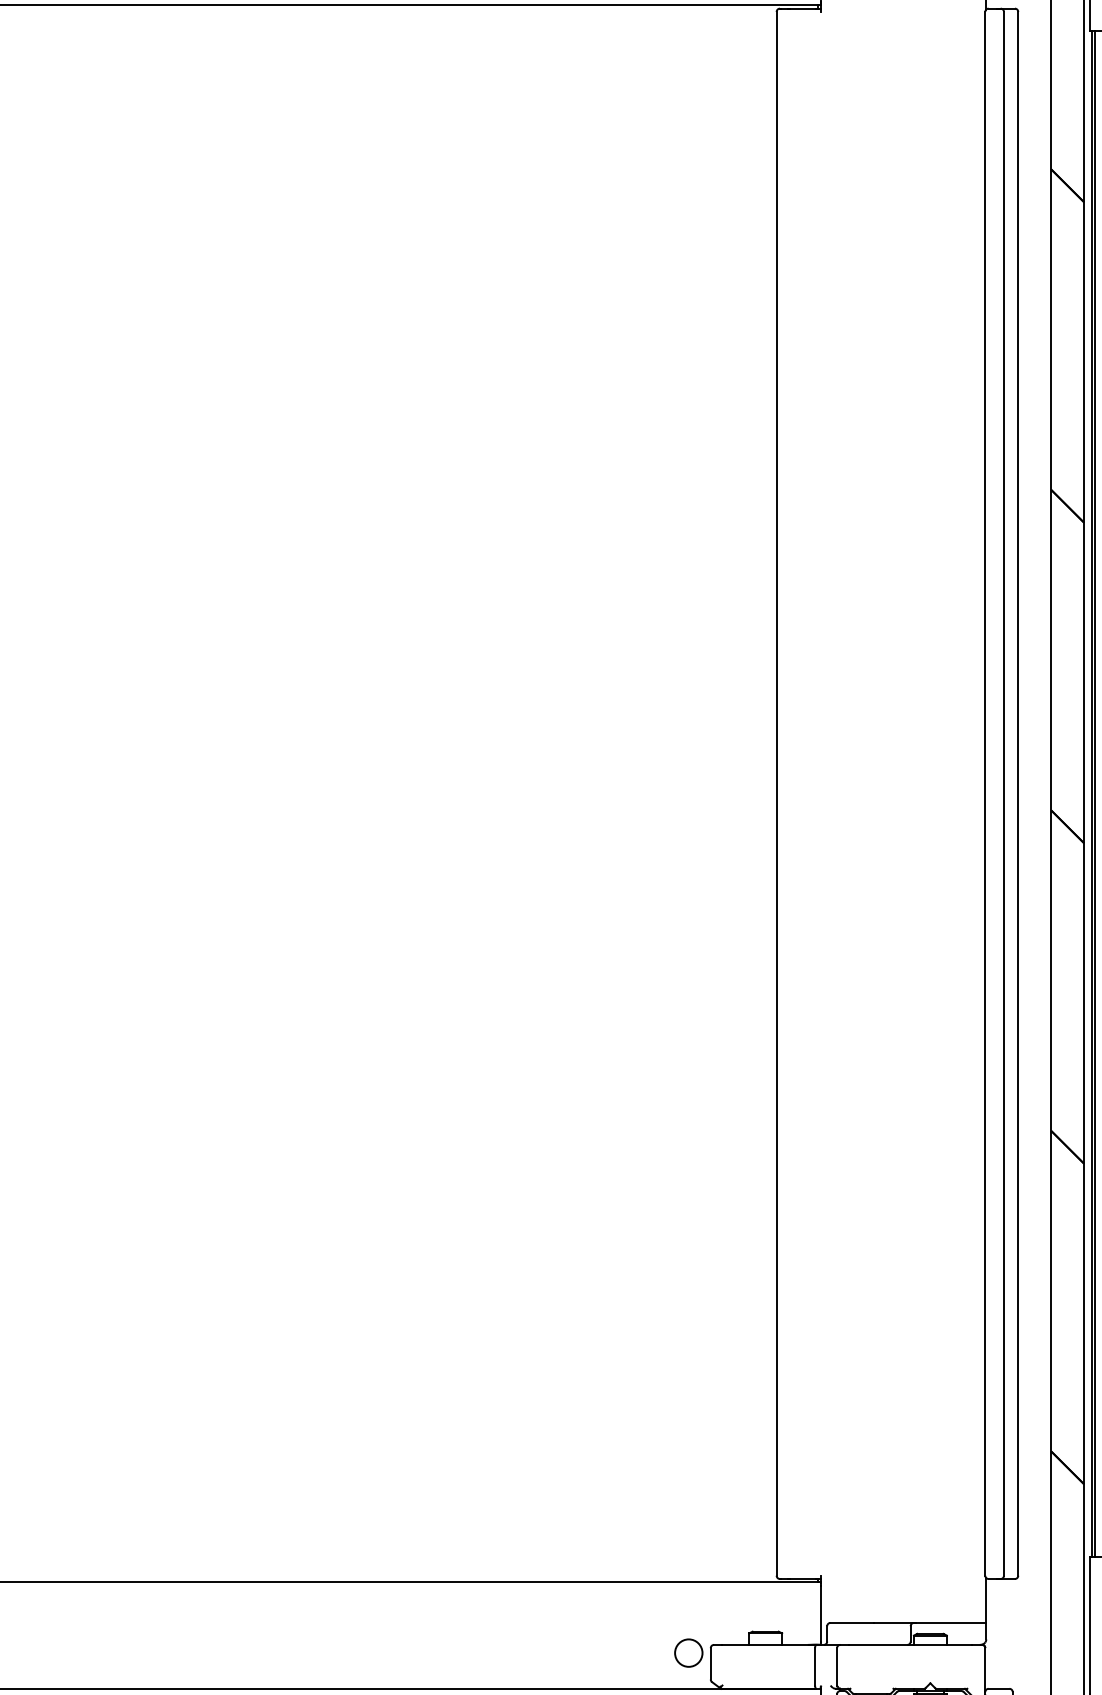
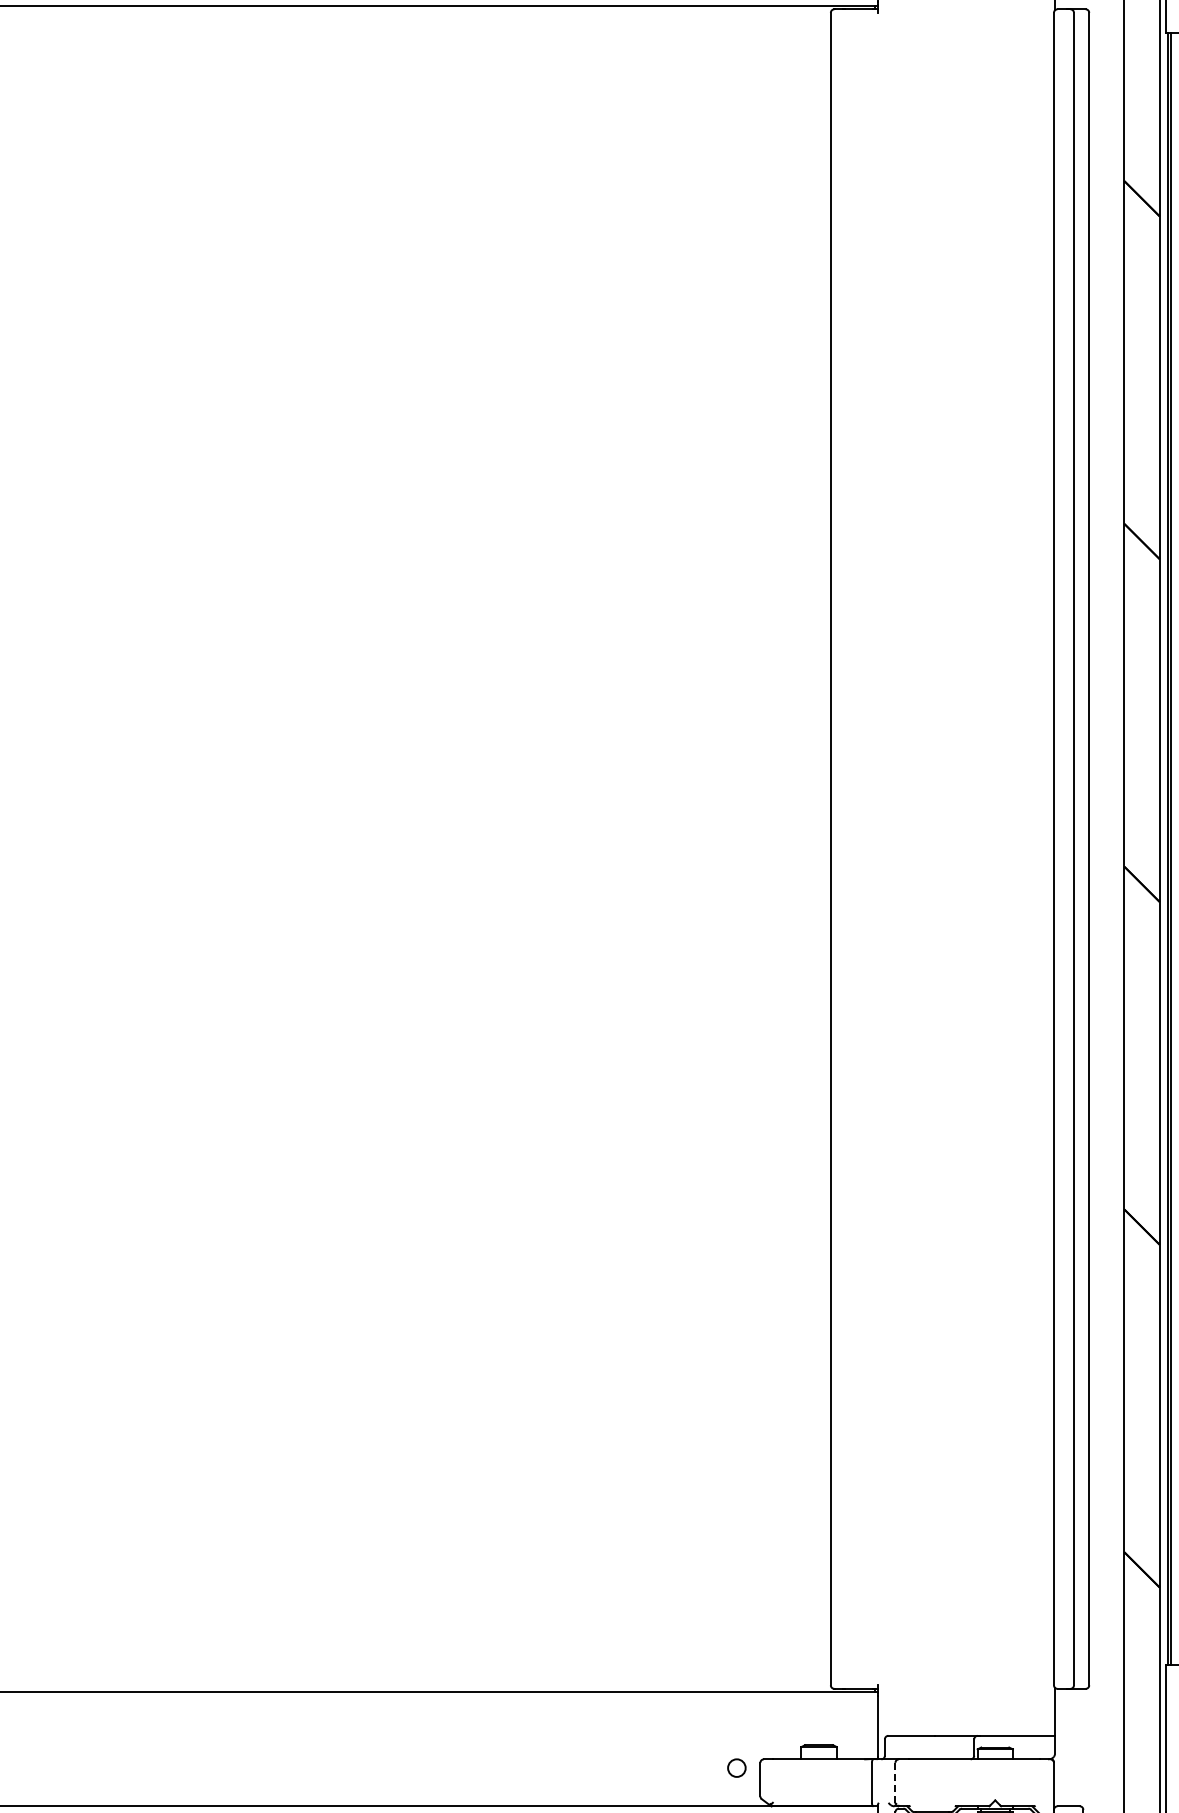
circle: (688, 1652) -> (736, 1767), size x0.6
line: (837, 1666) -> (895, 1782), solid -> dashed

